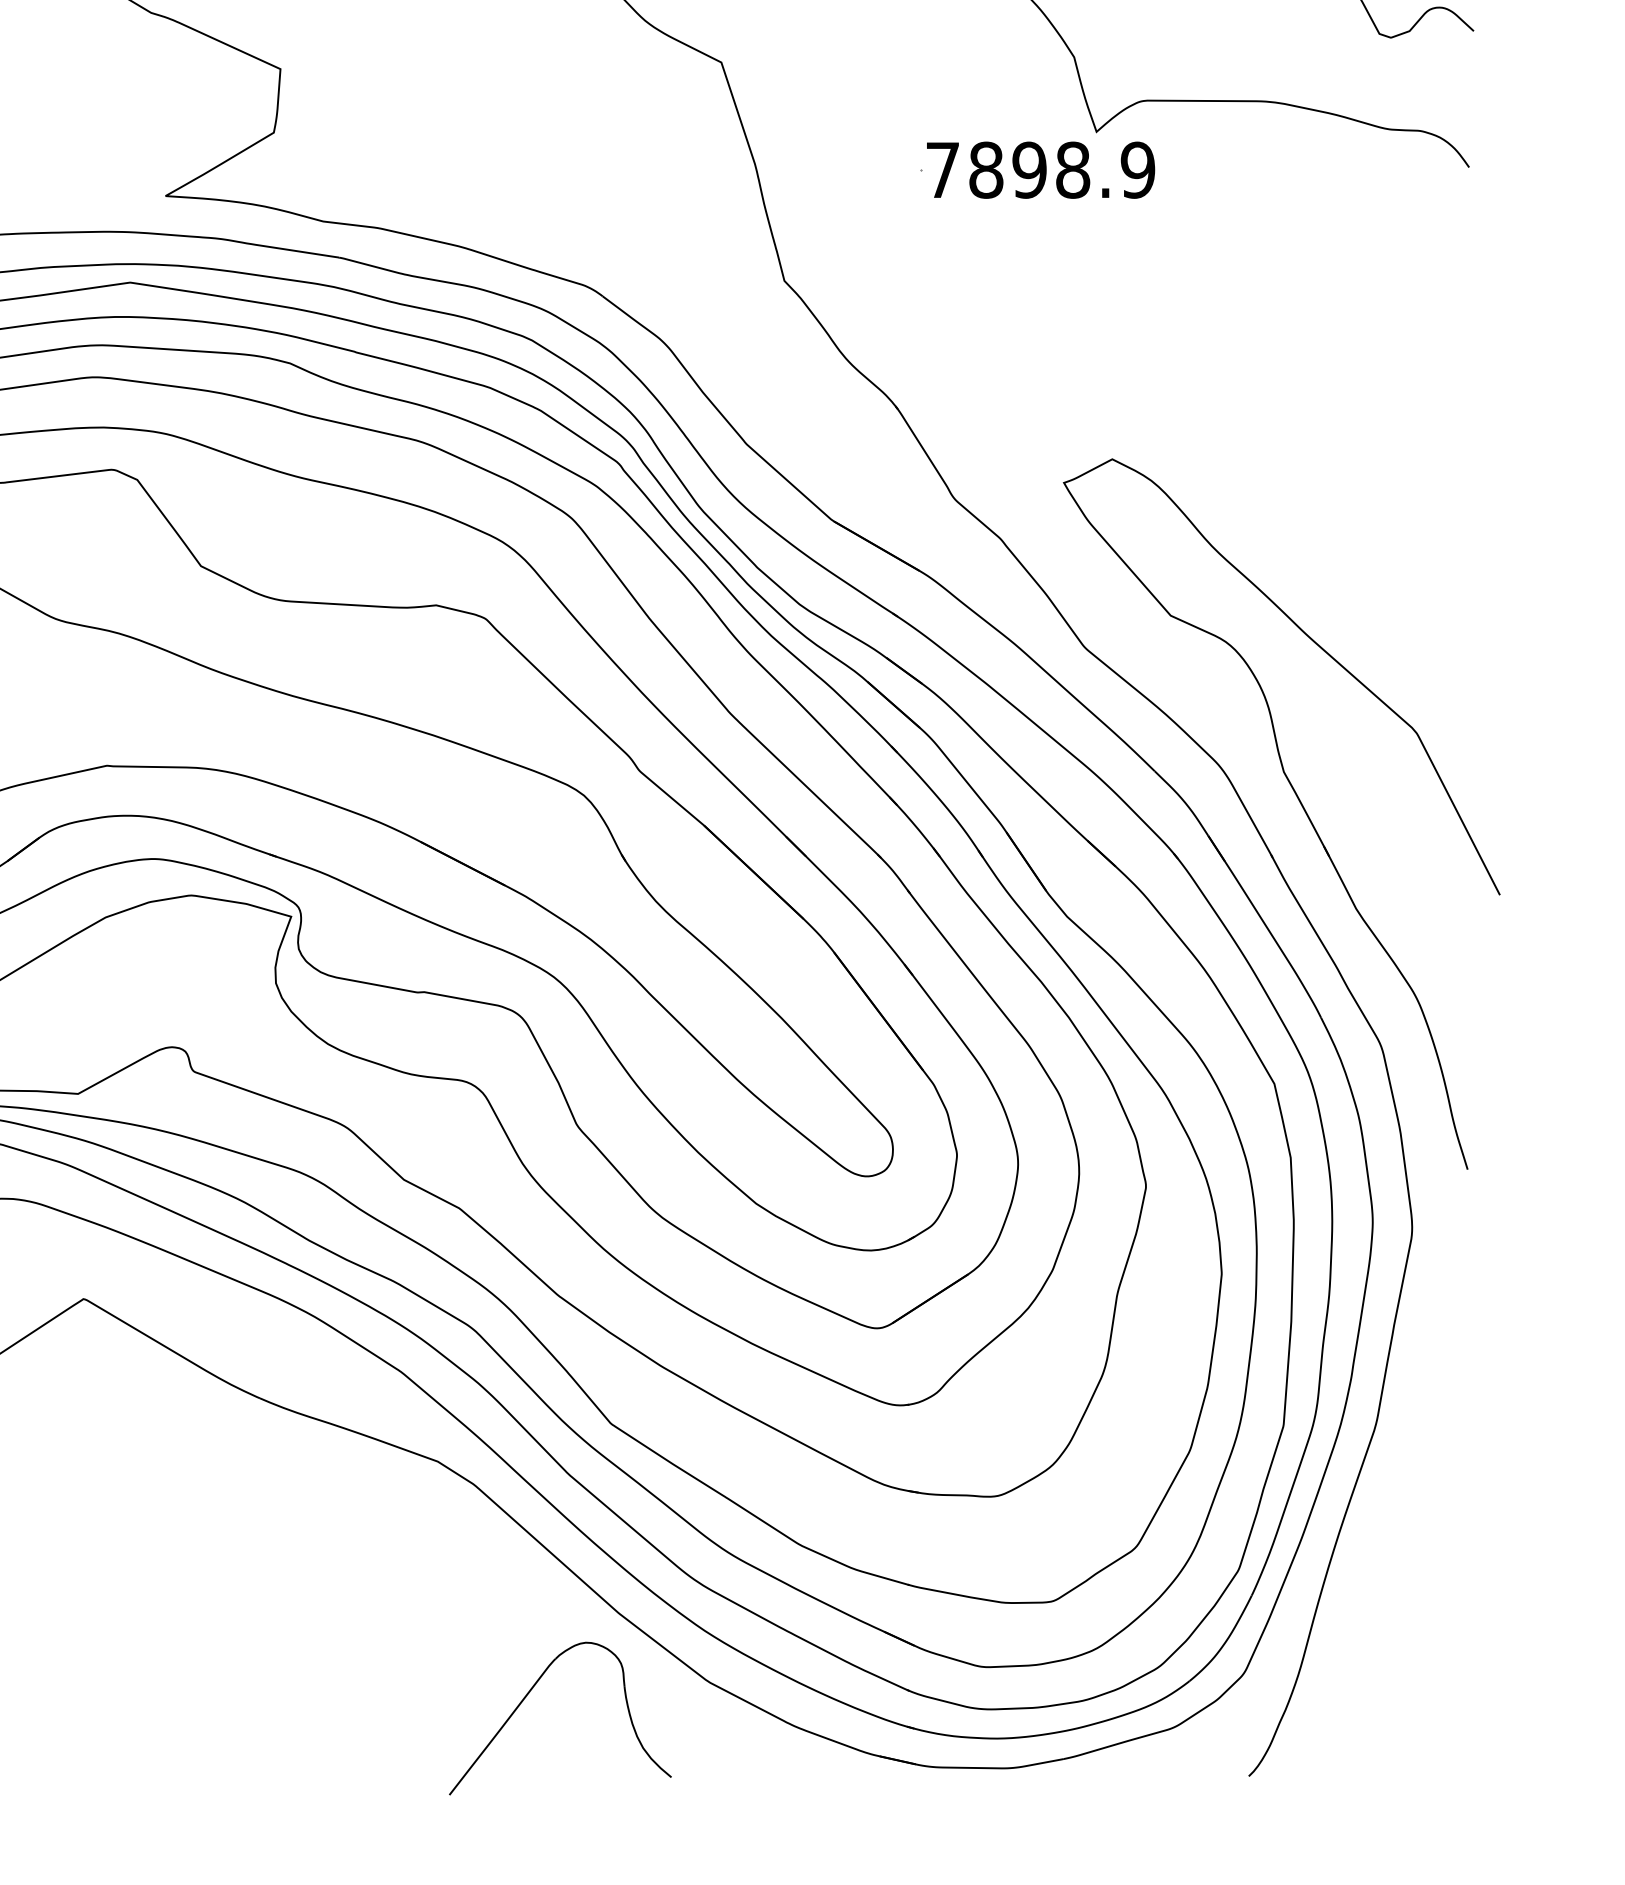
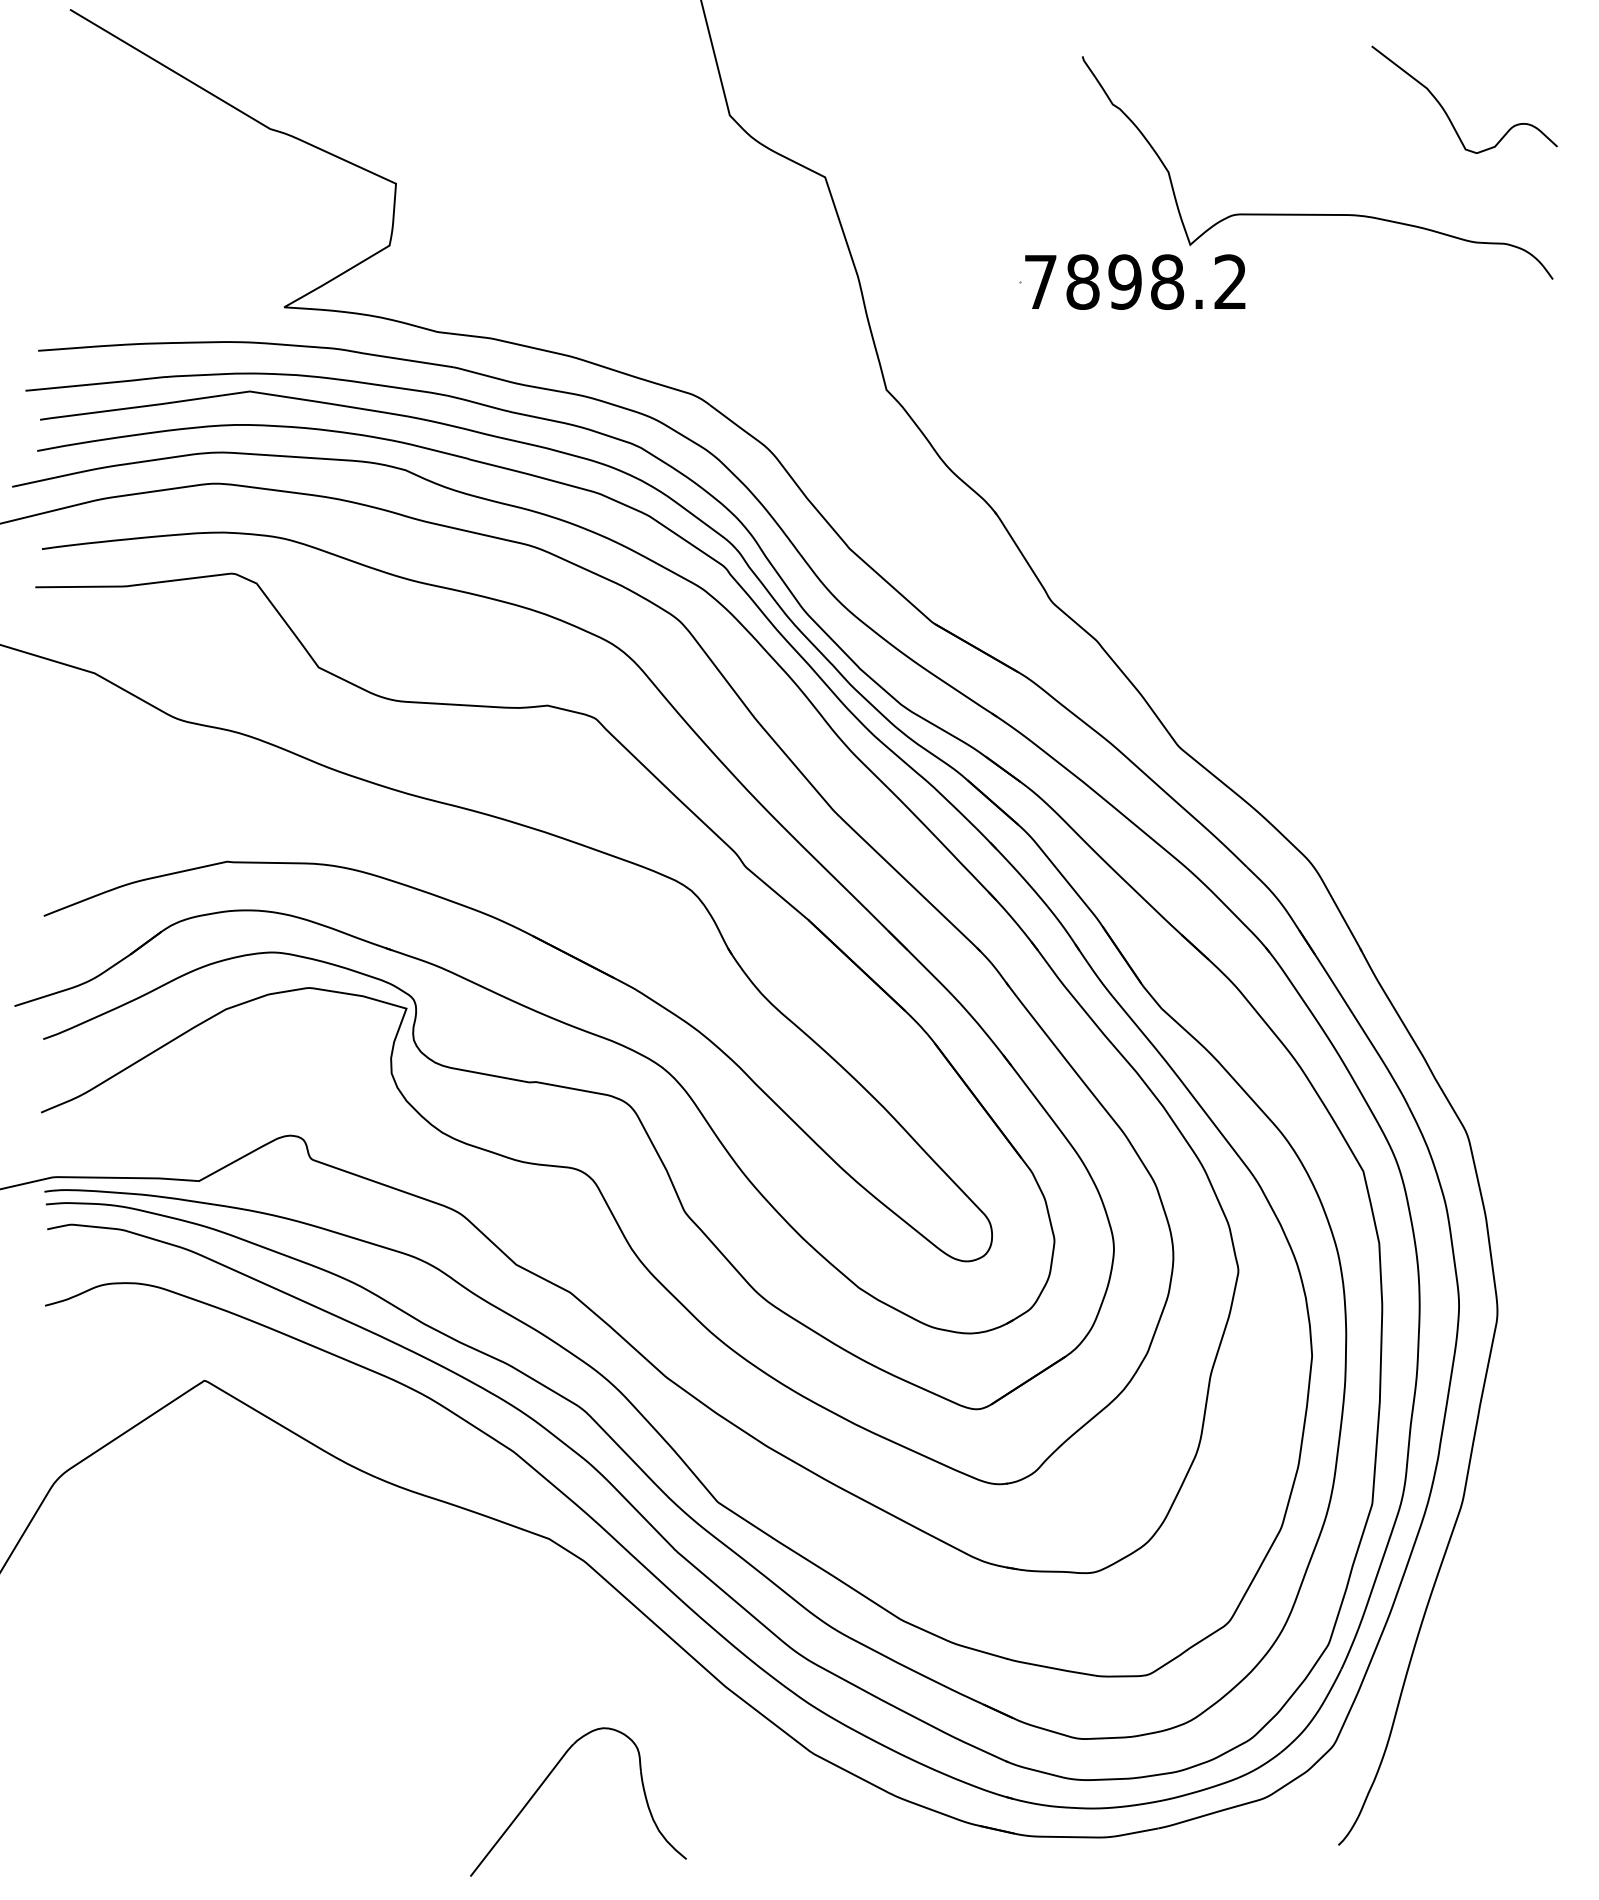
text: (1137, 169) -> (1230, 281), 7898.9 -> 7898.2
part: (1300, 804) -> (1388, 899), removed
part: (530, 1692) -> (549, 1776), moved

